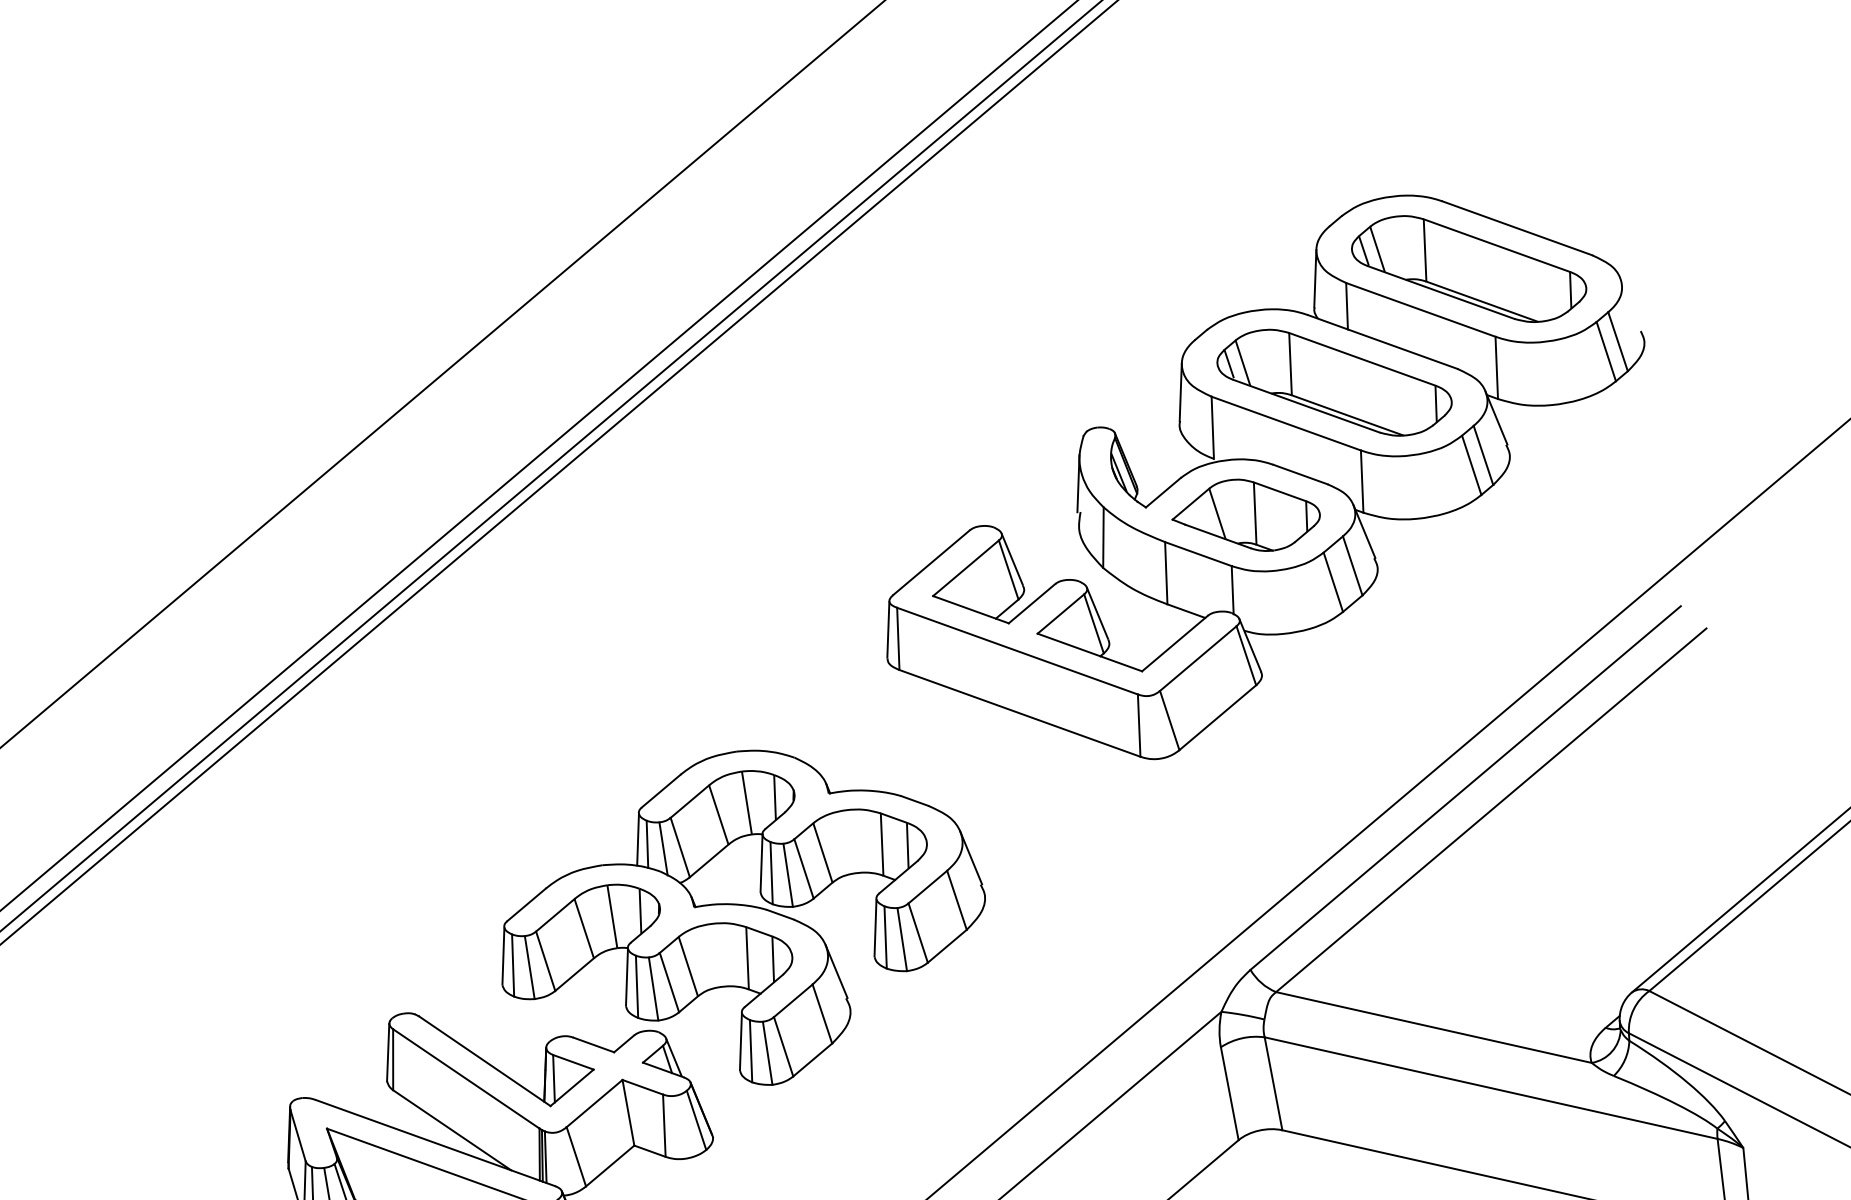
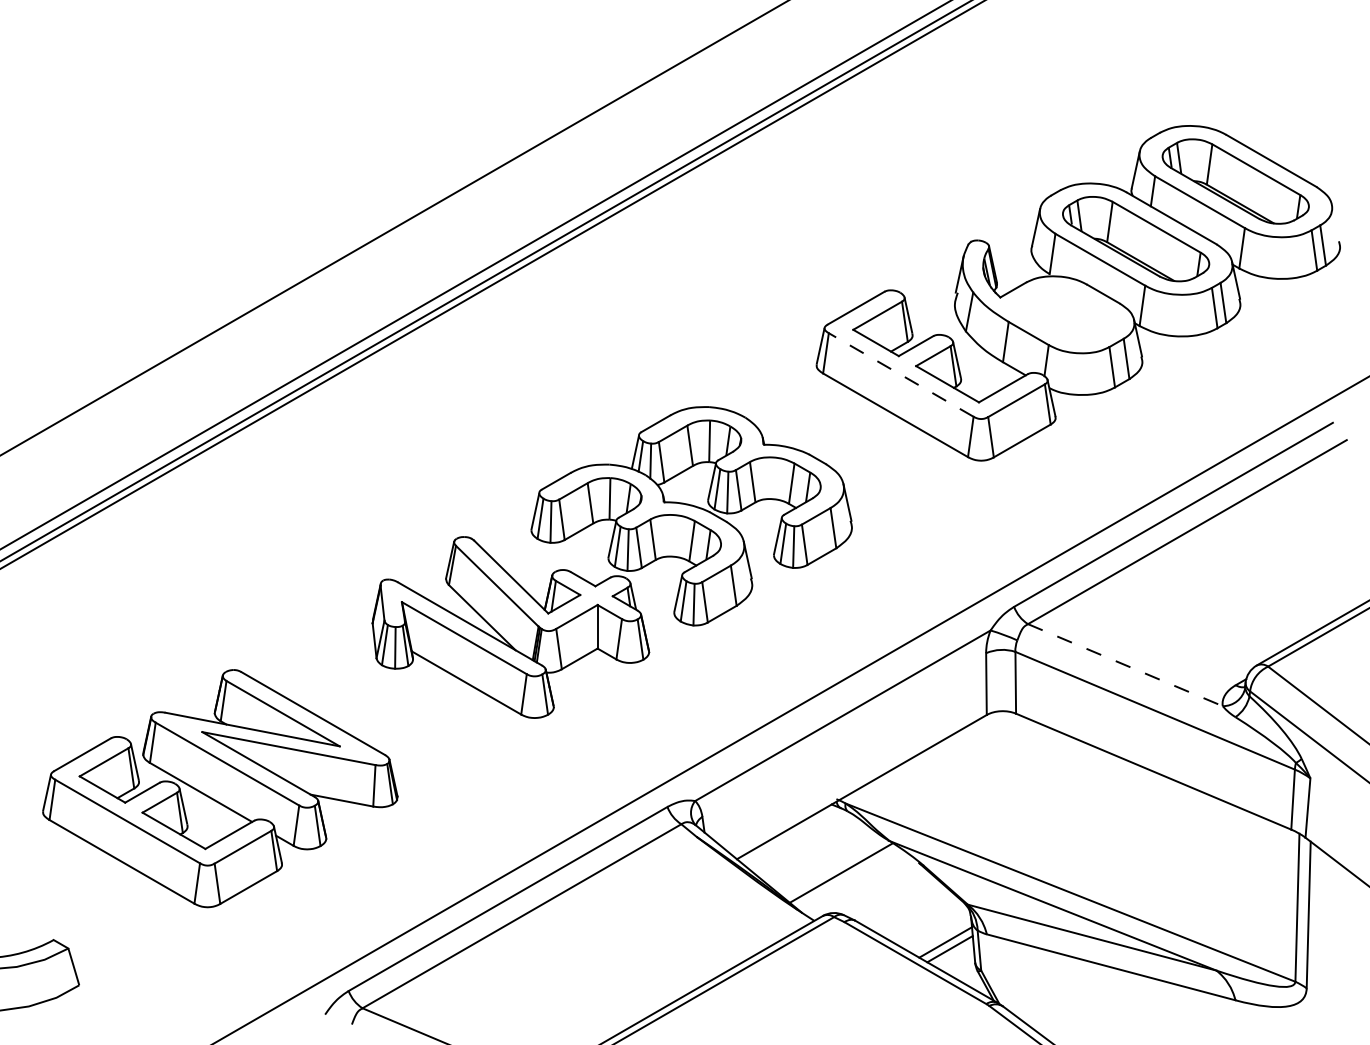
part: (1245, 516) -> (1063, 314), removed
line: (1017, 650) -> (901, 374), solid -> dashed
line: (1434, 1028) -> (1125, 665), solid -> dashed

